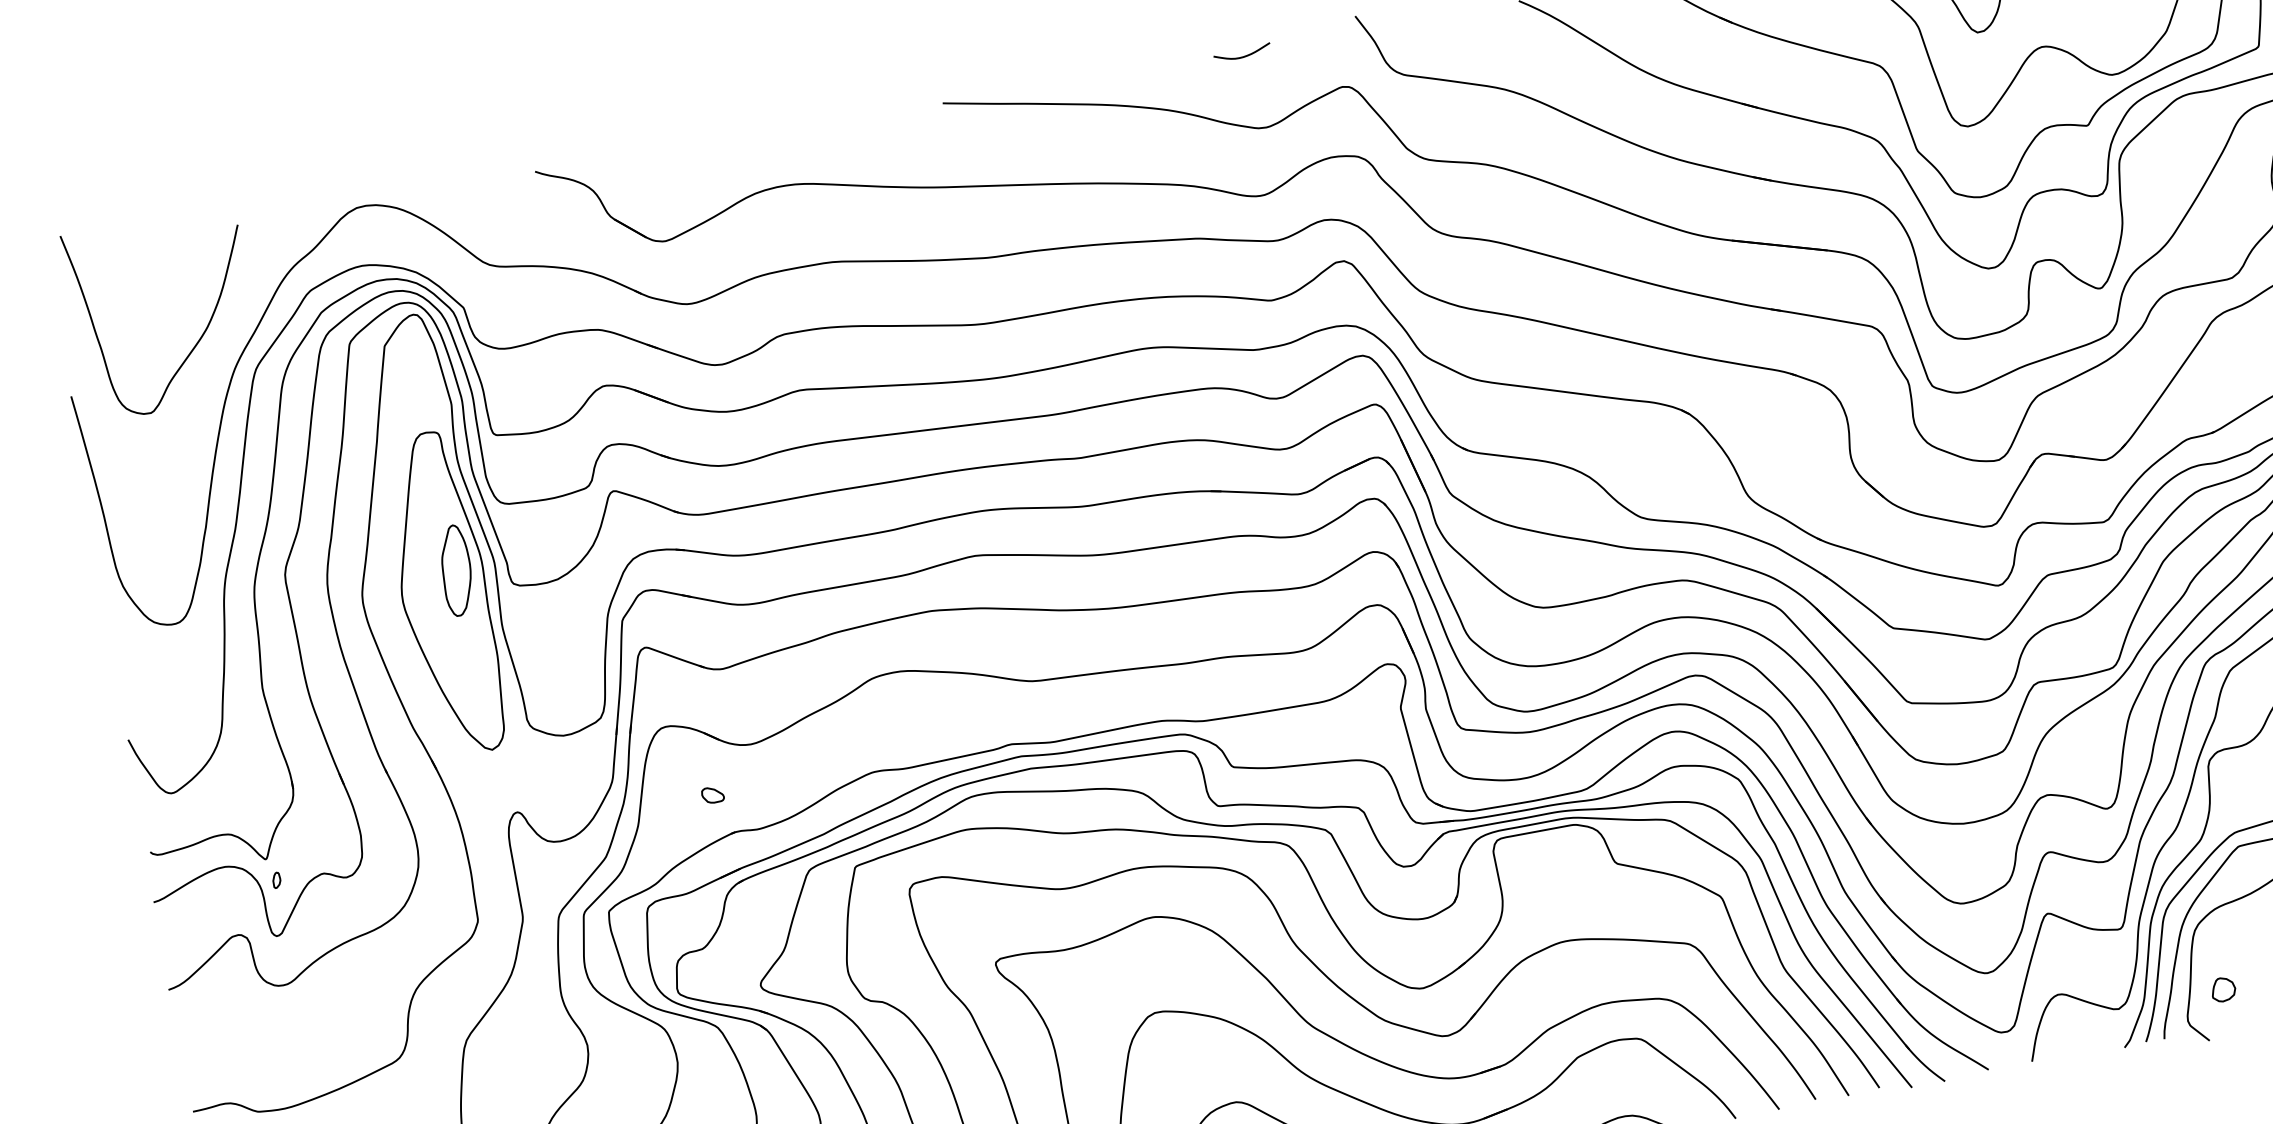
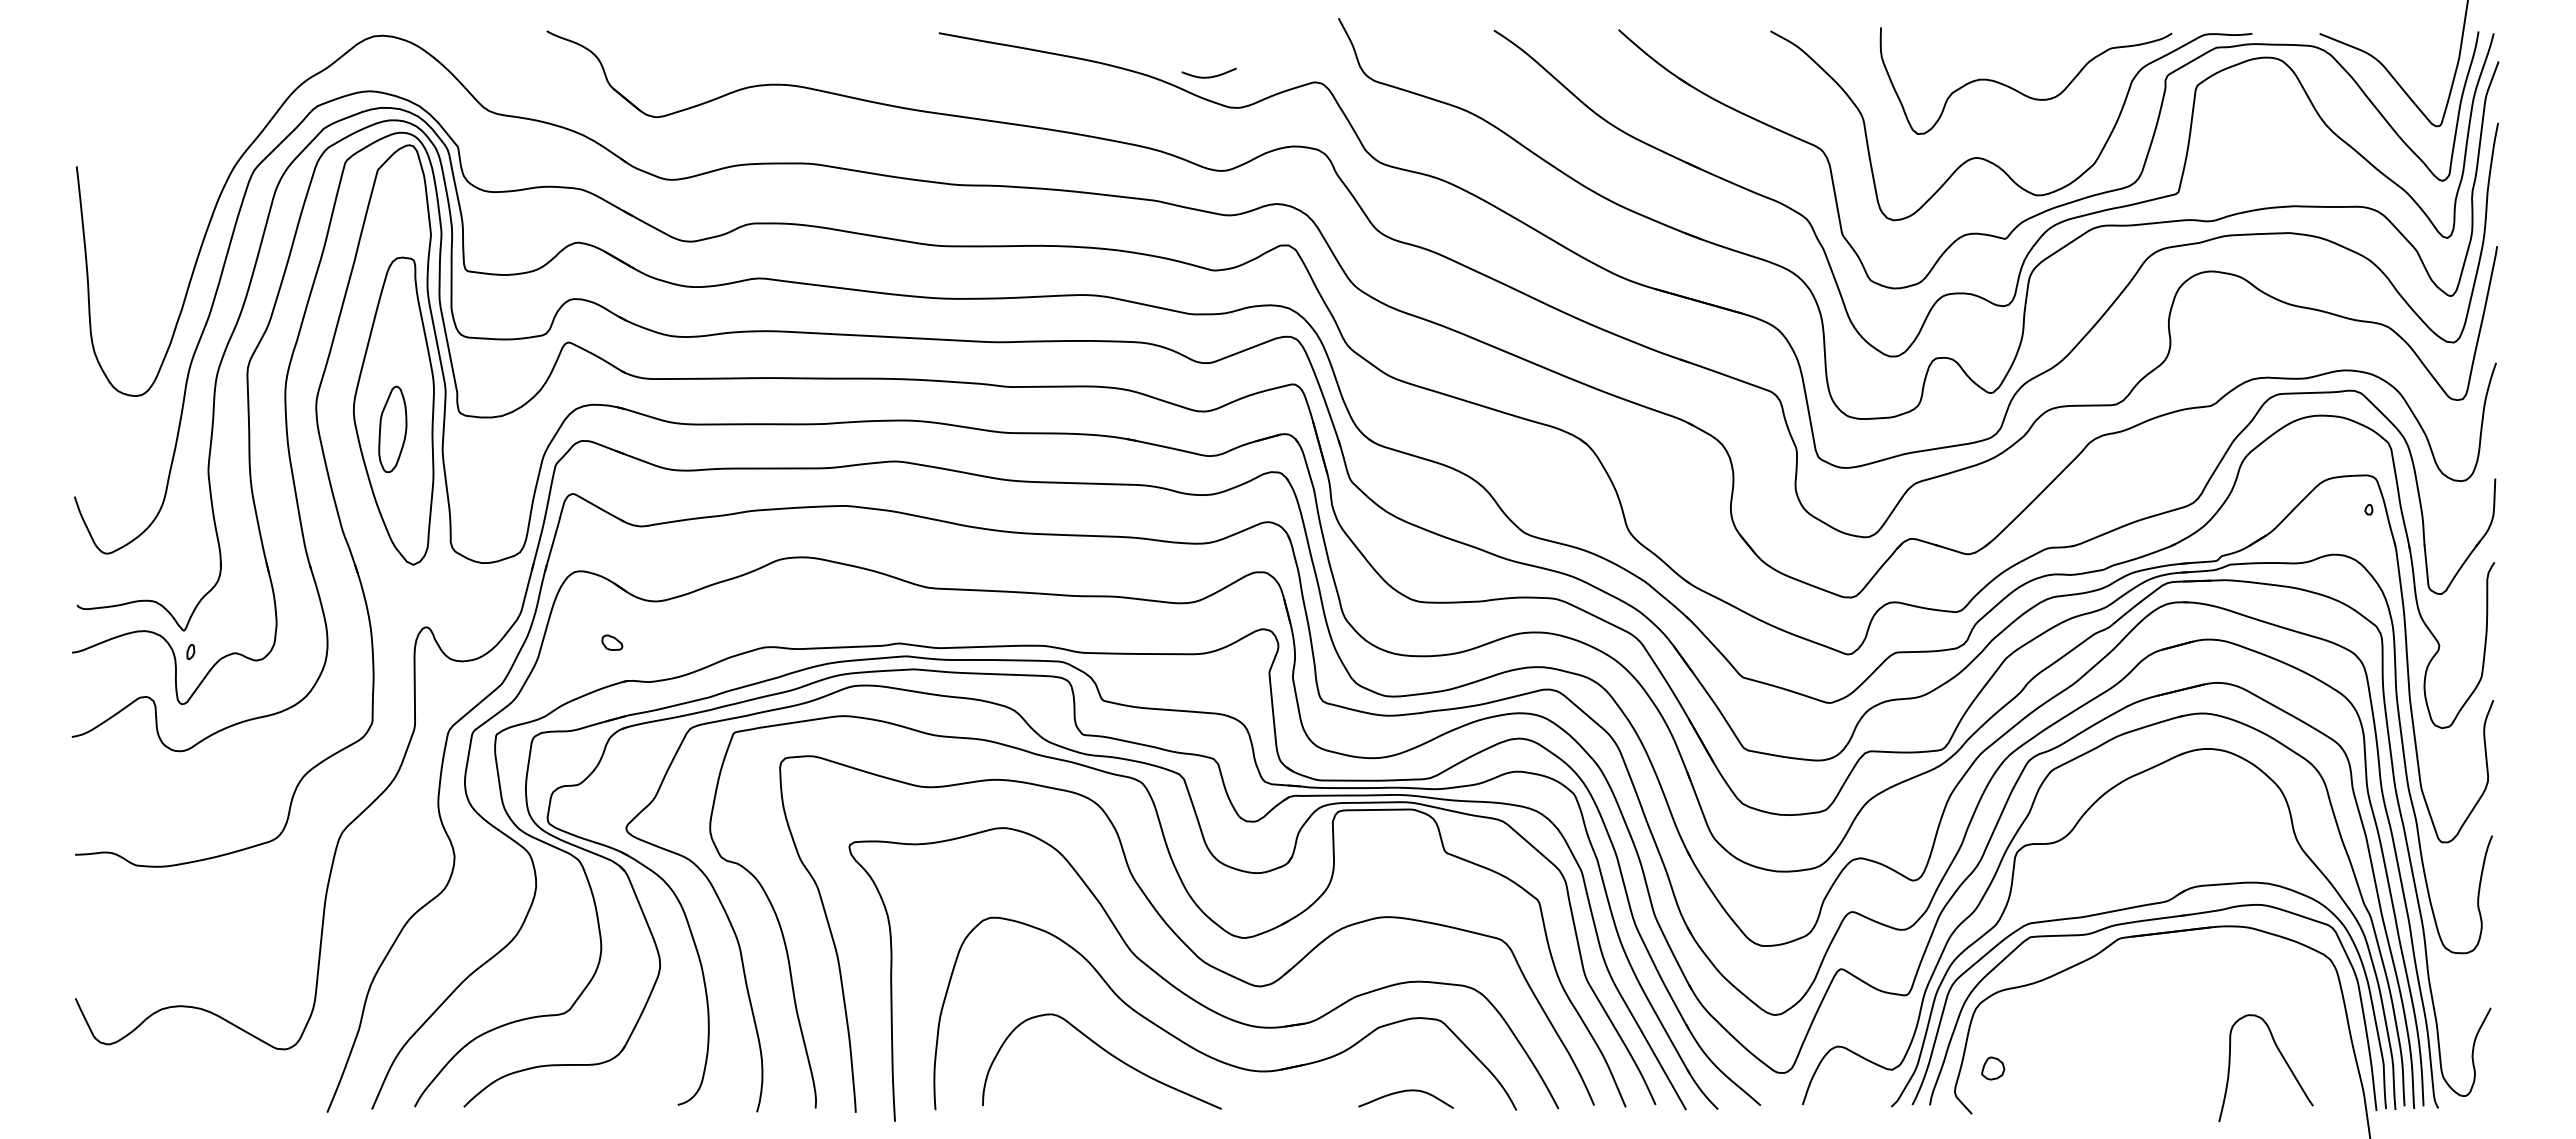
curve: (1242, 56) -> (1208, 76), moved
curve: (199, 339) -> (205, 133), removed
part: (455, 569) -> (392, 428), moved

